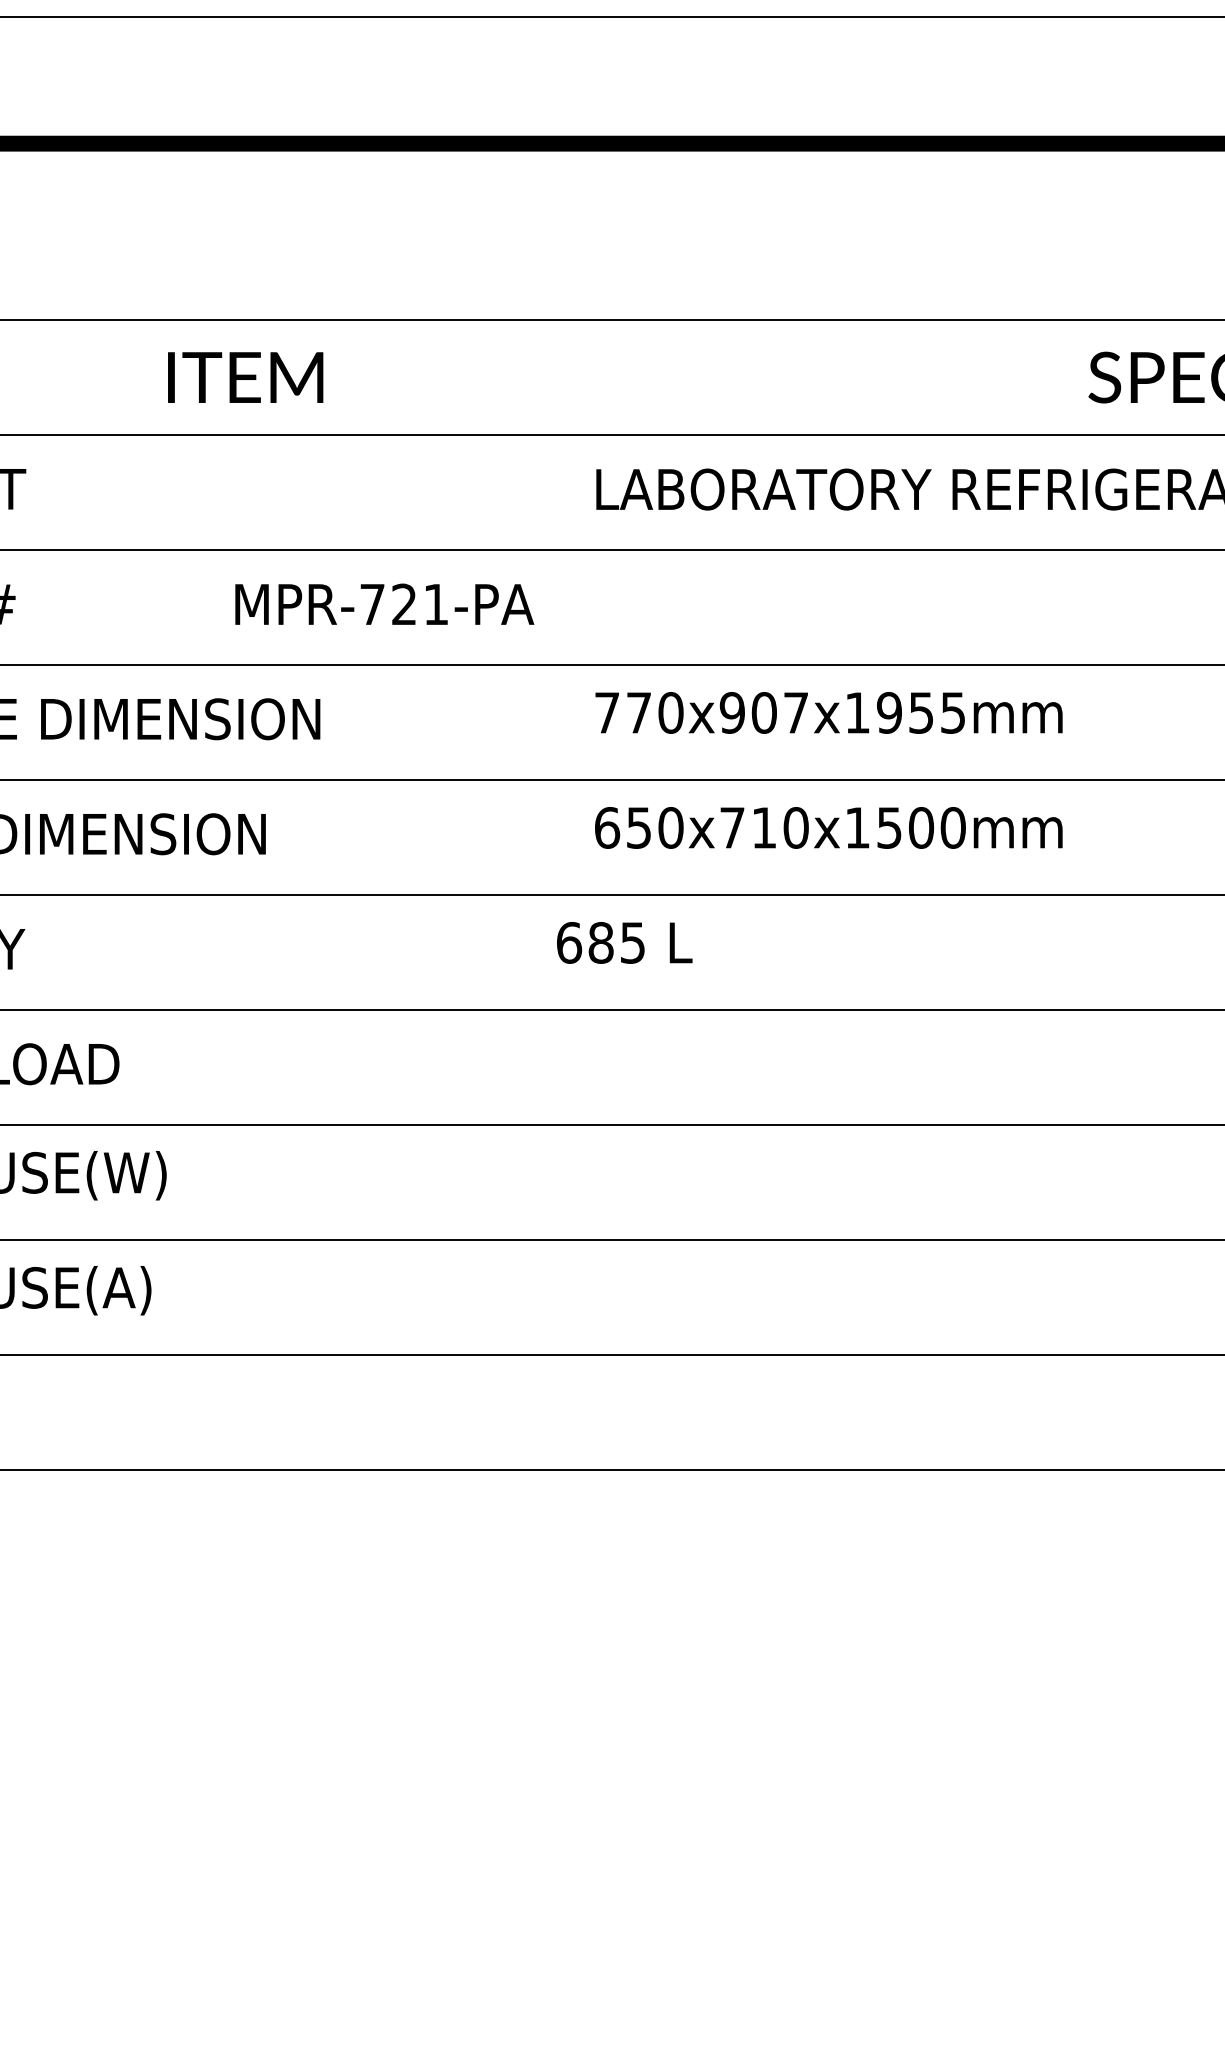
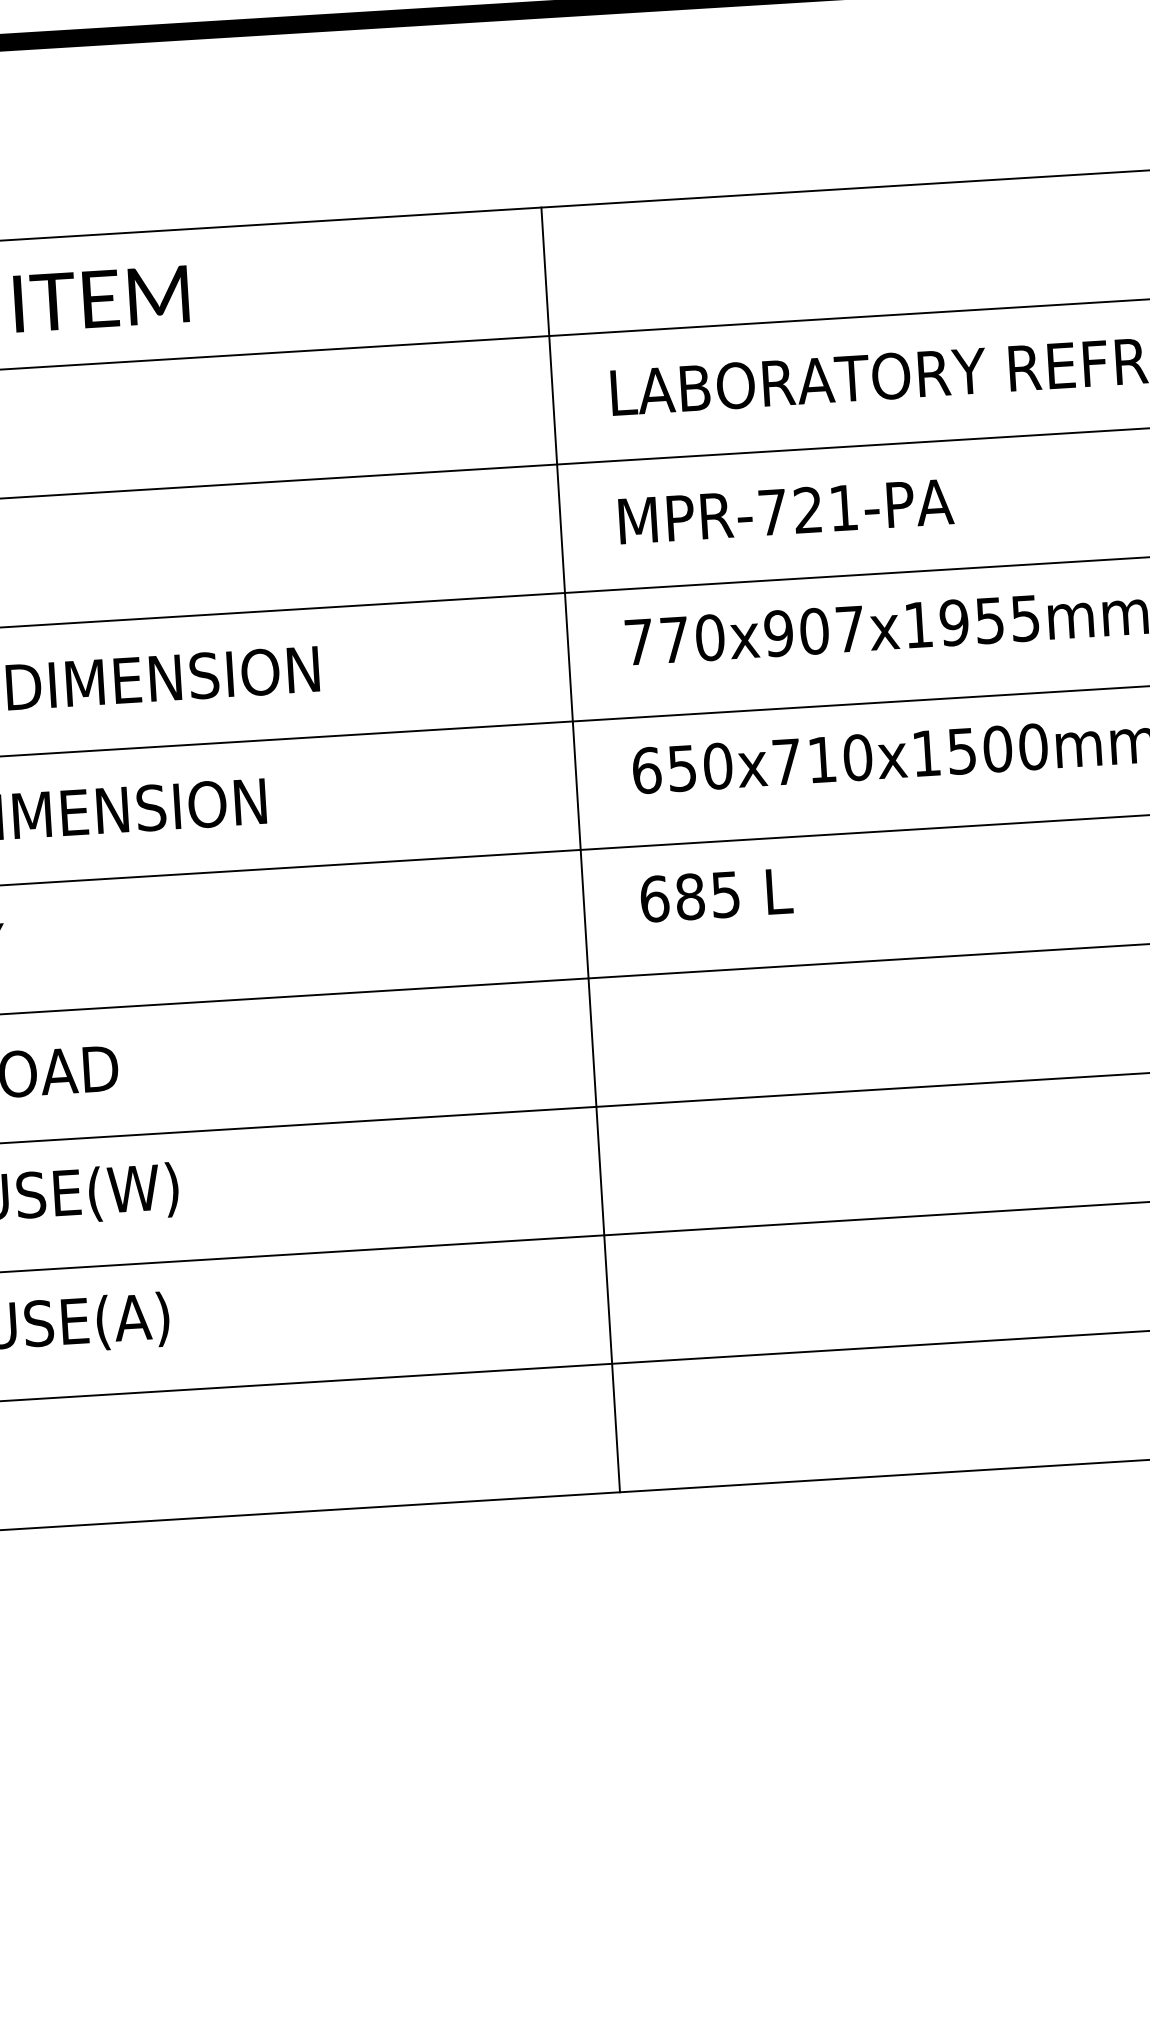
text: (245, 377) -> (101, 298), moved
text: (384, 603) -> (785, 510), moved
line: (543, 895) -> (580, 850), added
text: (624, 942) -> (716, 894), moved

